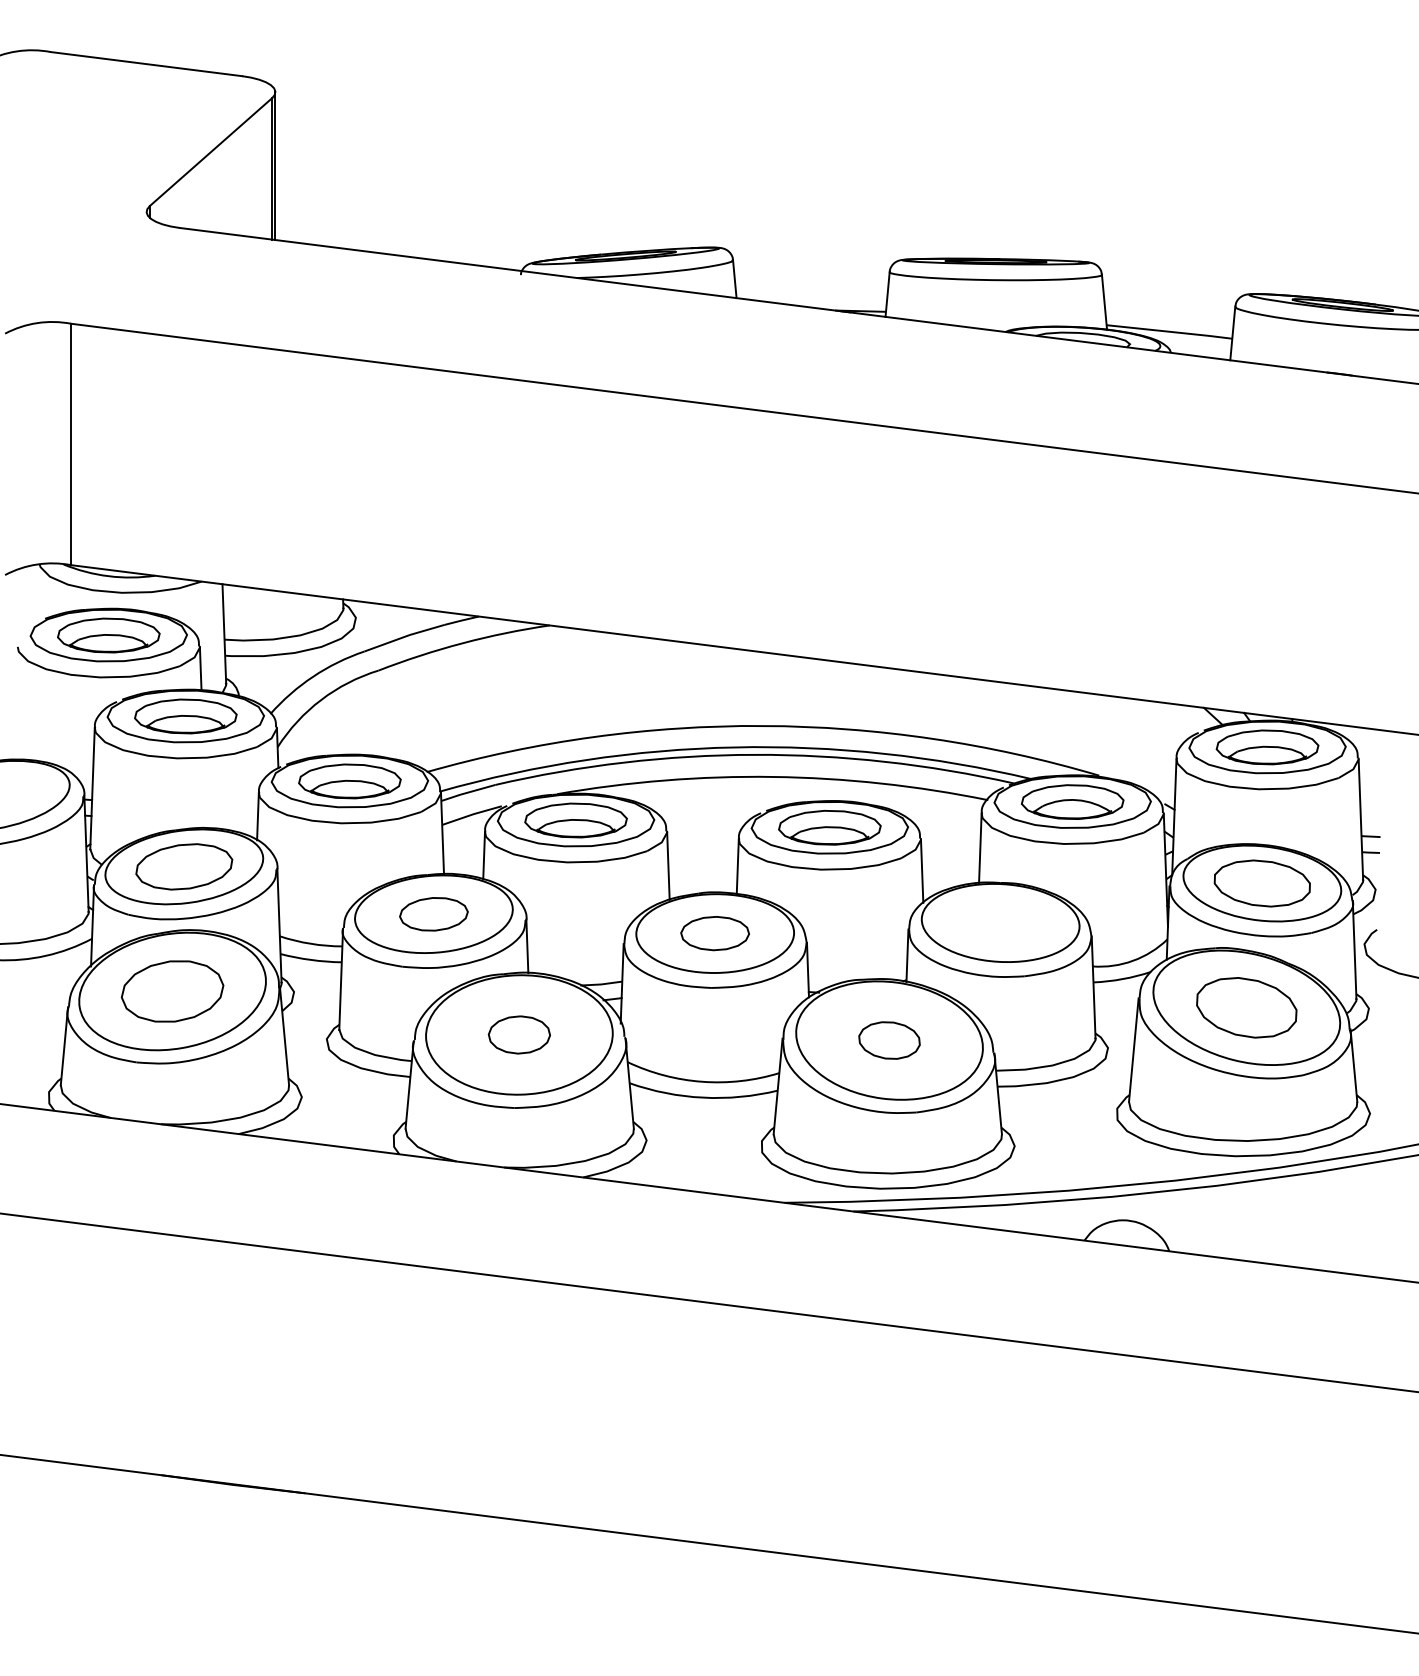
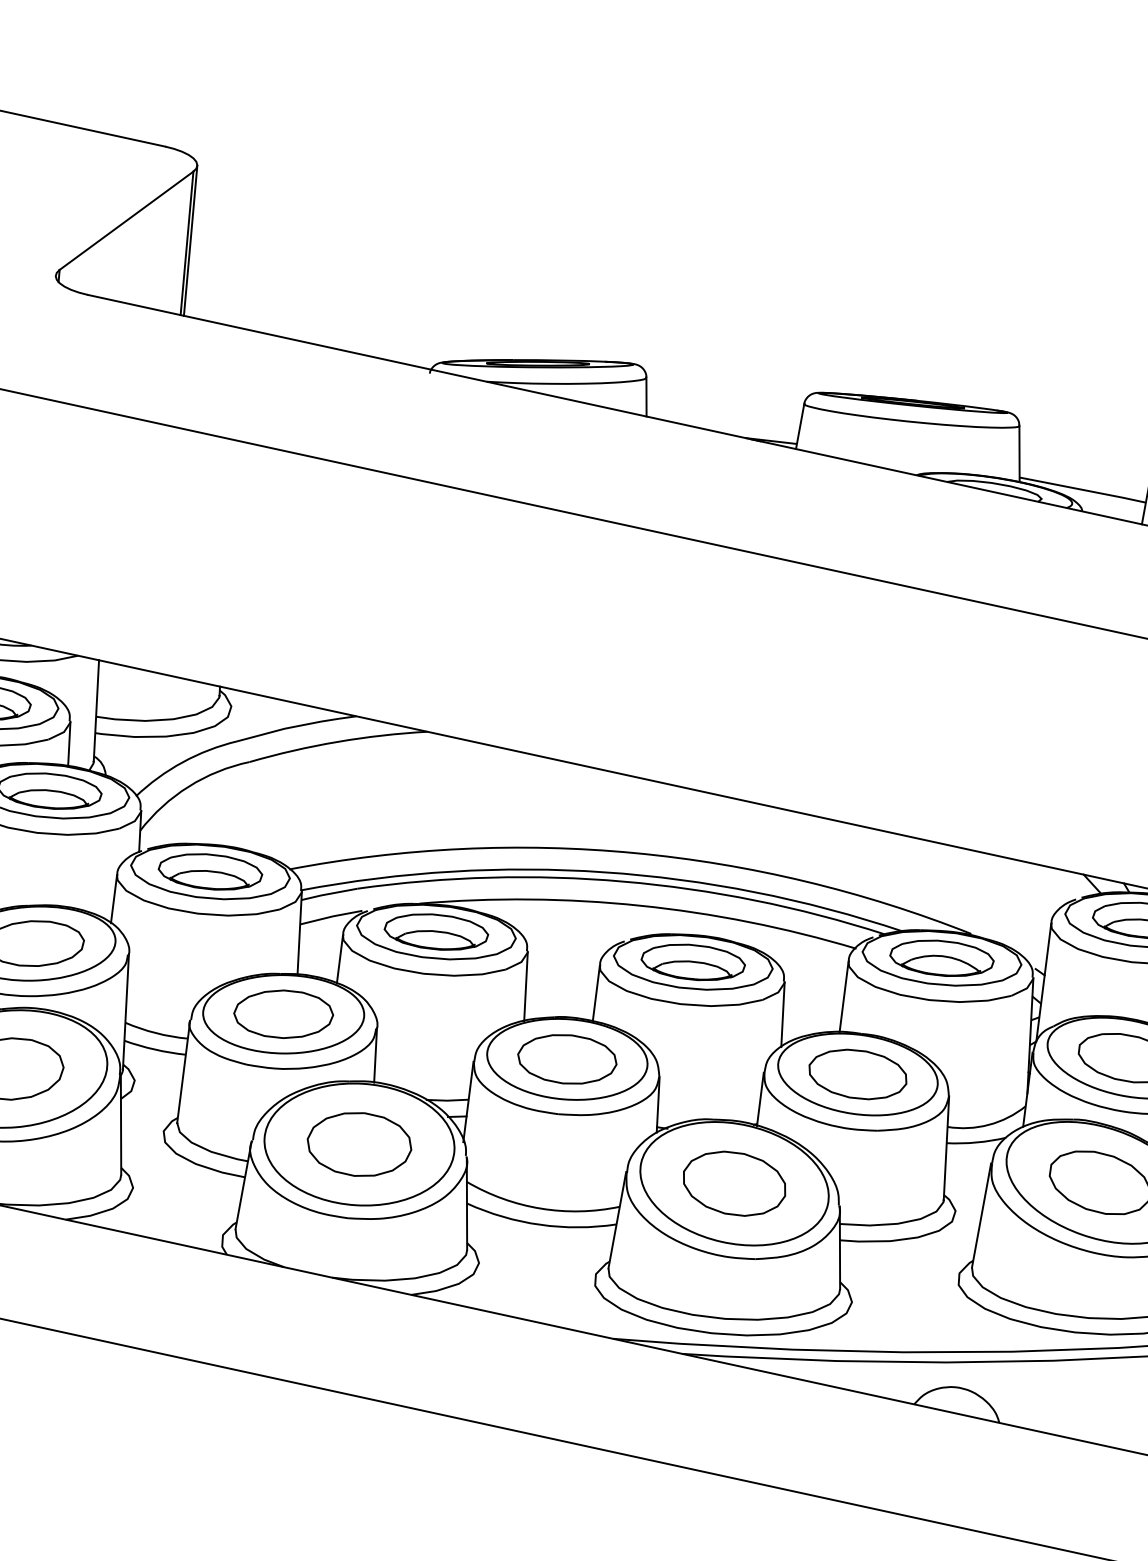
part: (433, 914) -> (283, 1014), size x1.43
part: (1000, 922) -> (857, 1073), added
part: (714, 933) -> (566, 1059), size x1.43
part: (519, 1034) -> (359, 1144), size x1.67
part: (889, 1040) -> (734, 1183), size x1.67

